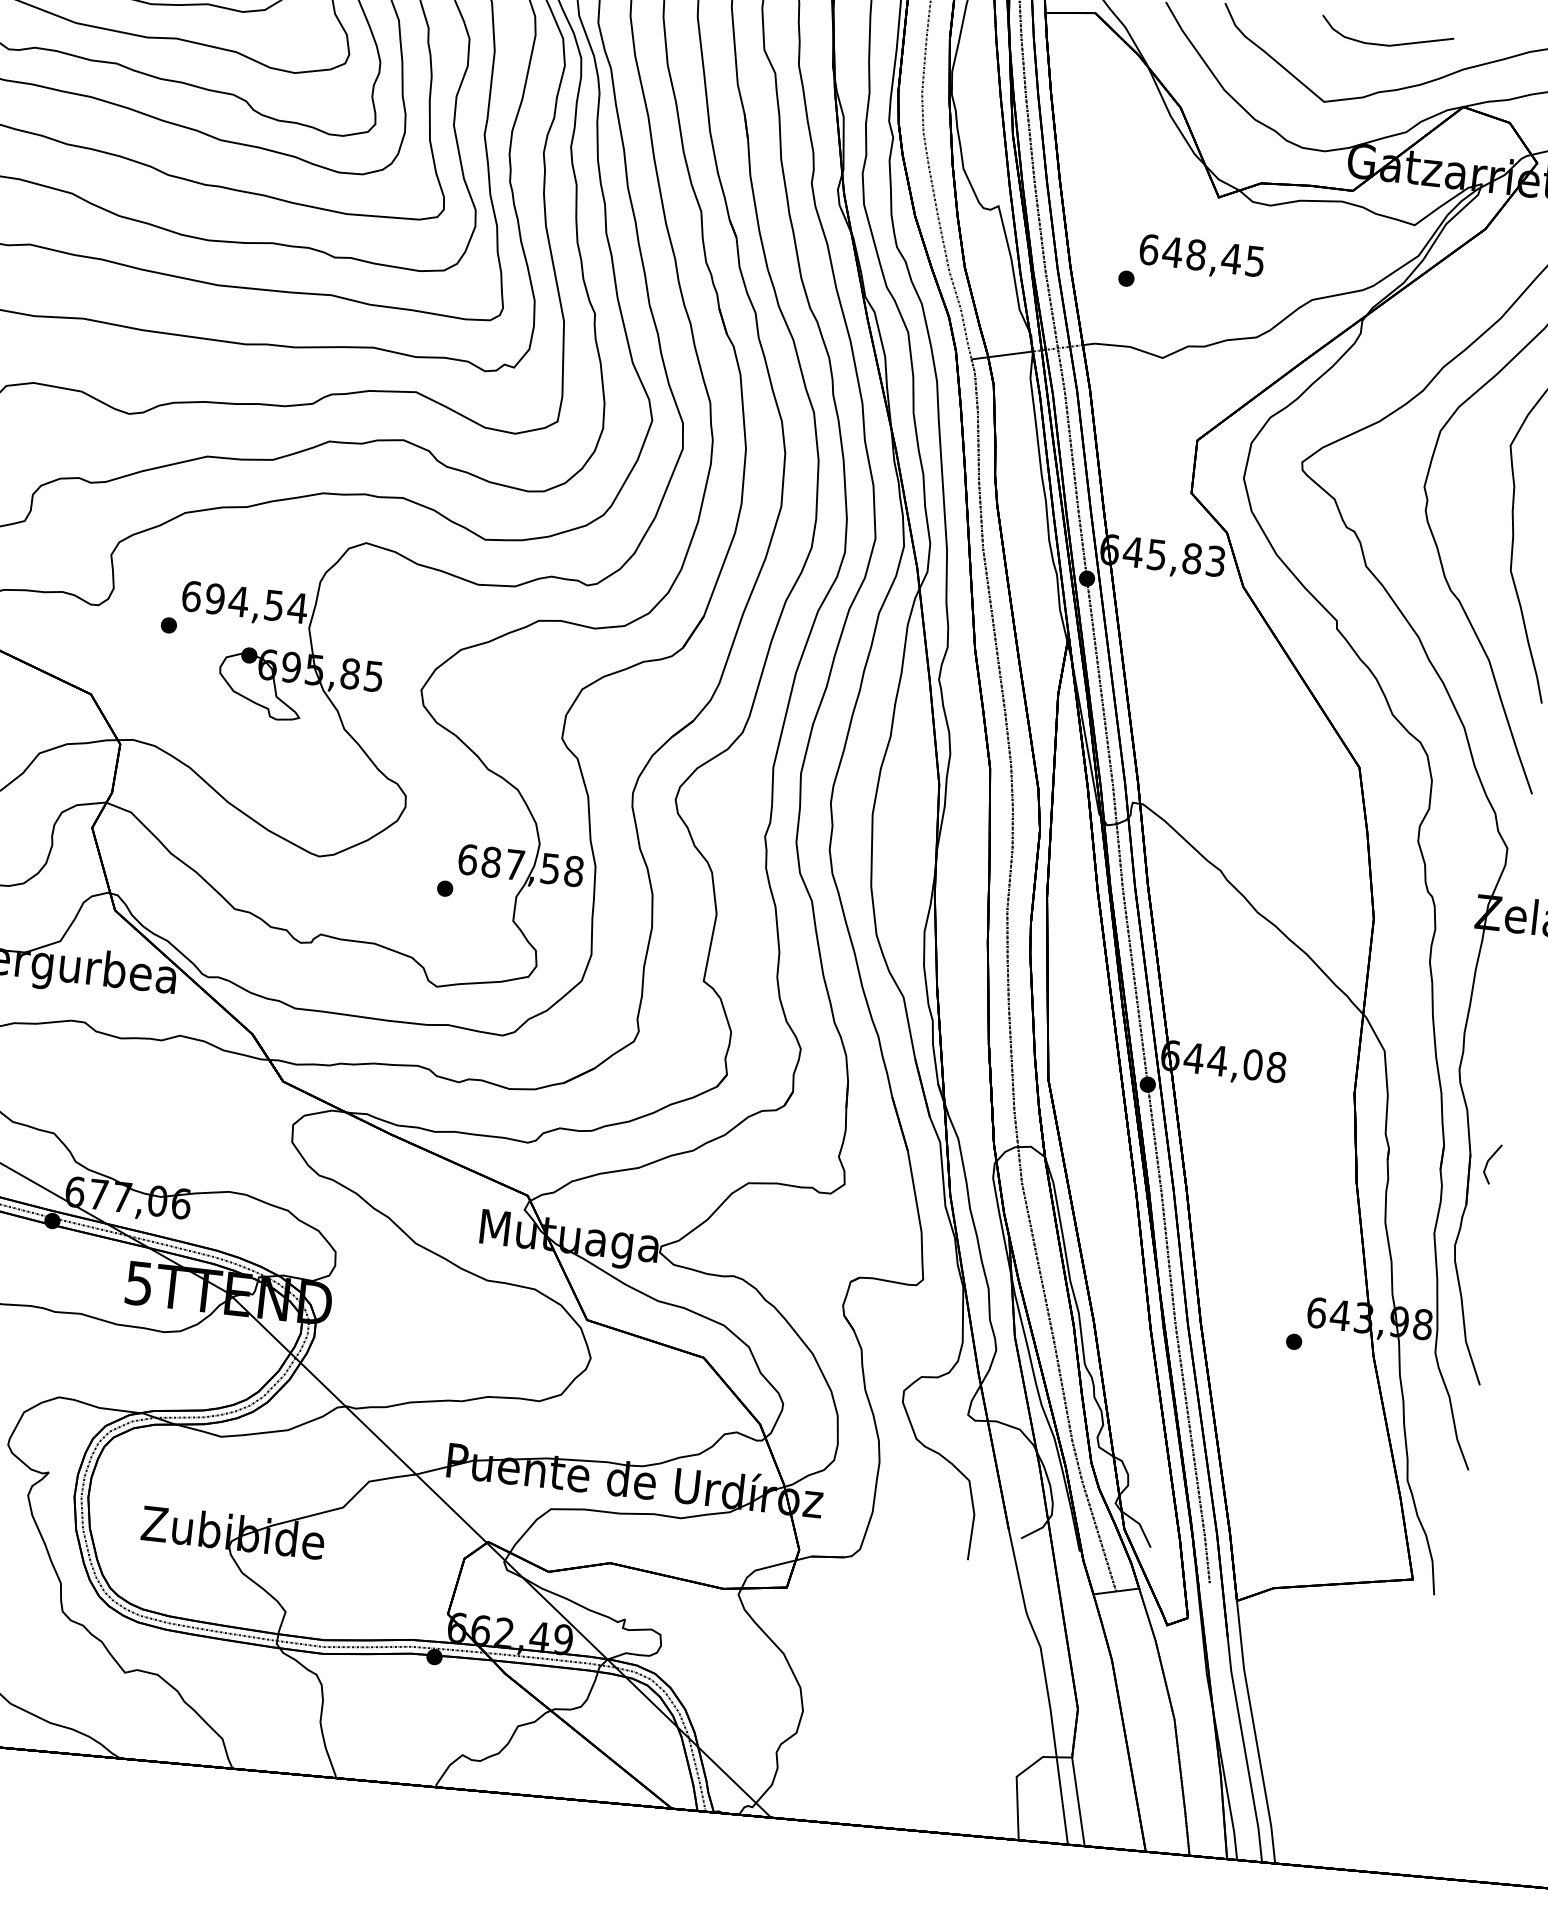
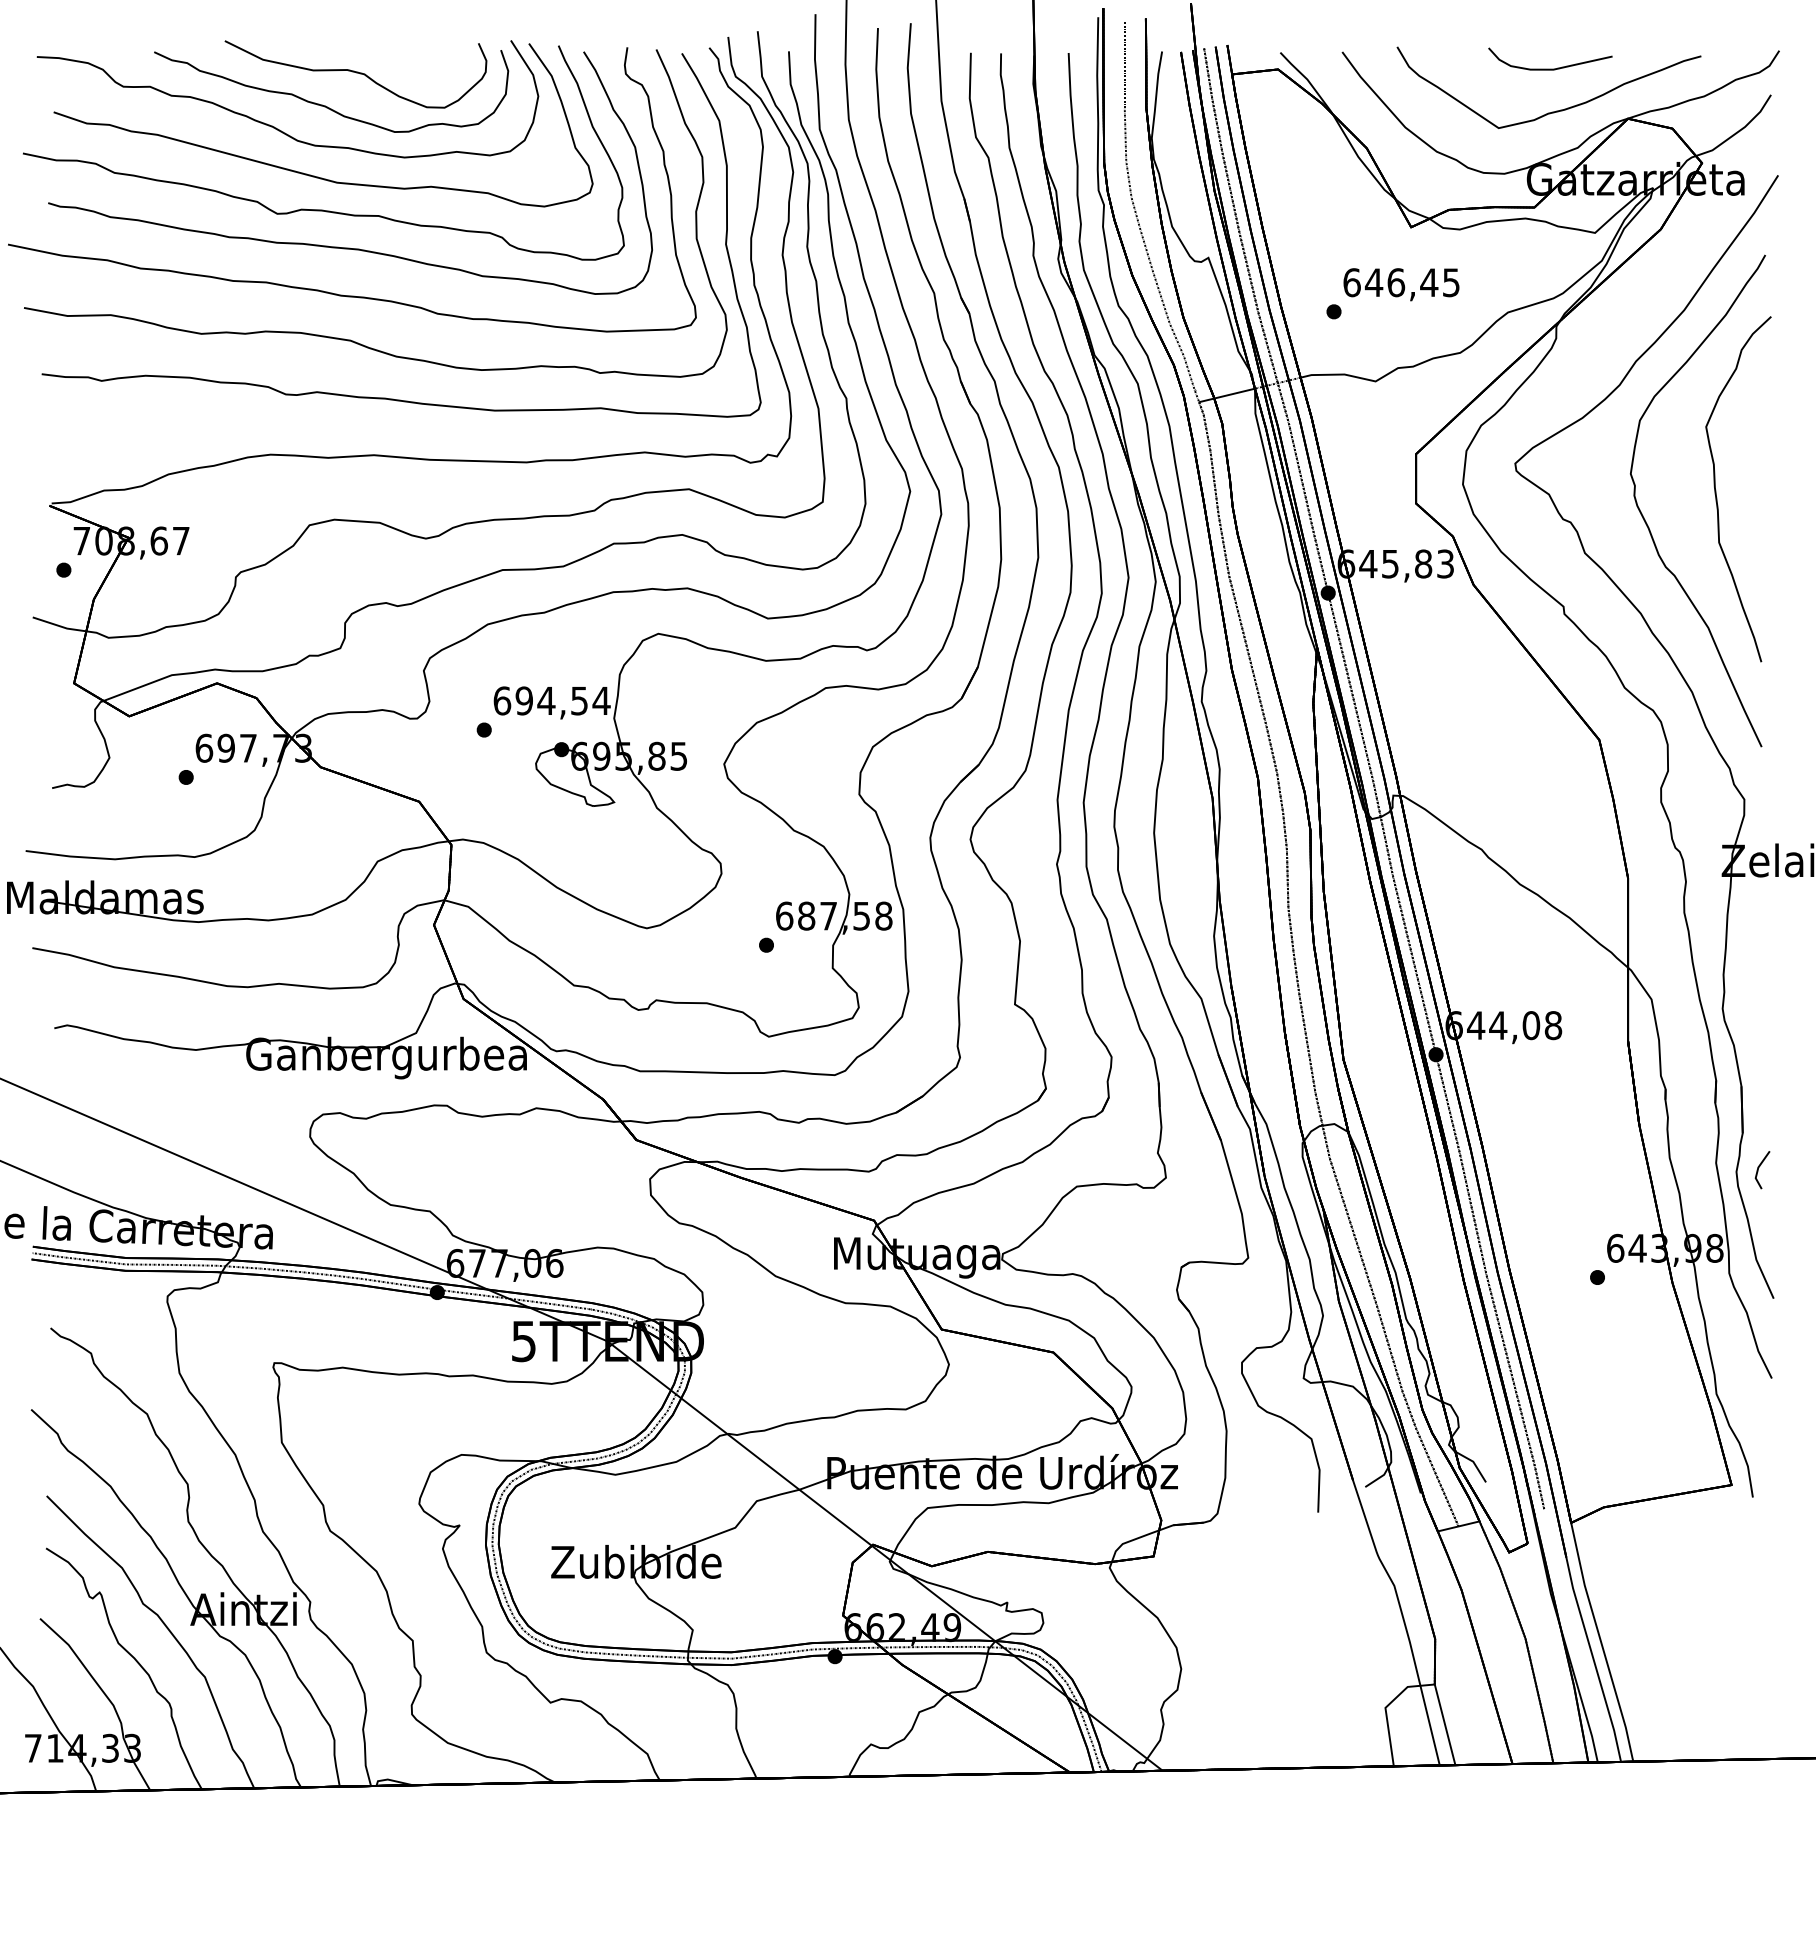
text: (1196, 254) -> (1396, 282), 648,45 -> 646,45
line: (1487, 1164) -> (1758, 1170), moved

